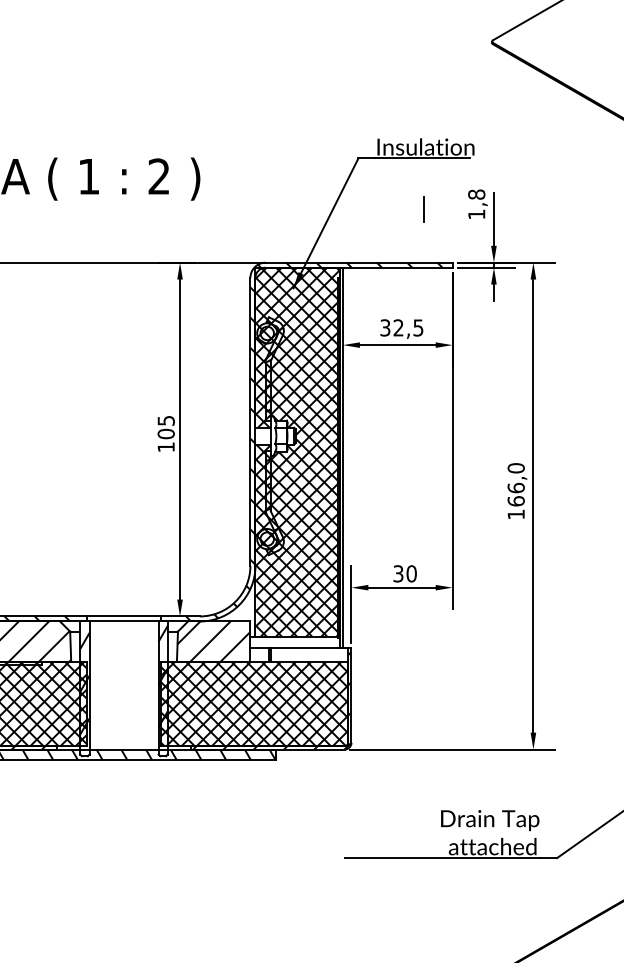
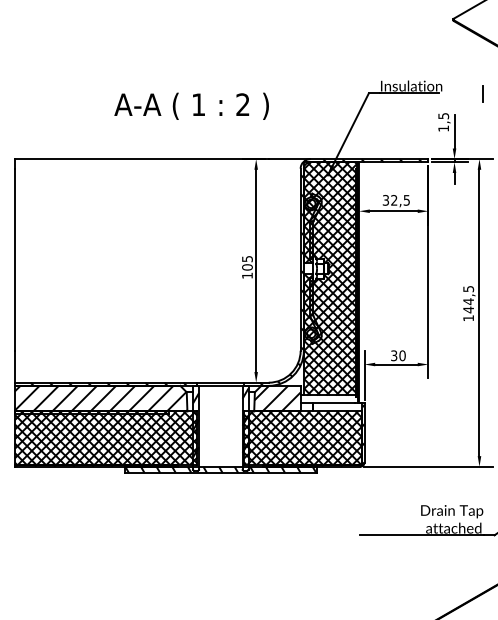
text: (476, 195) -> (443, 116), 1,8 -> 1,5
line: (422, 209) -> (482, 93), moved
text: (516, 484) -> (468, 299), 166,0 -> 144,5

